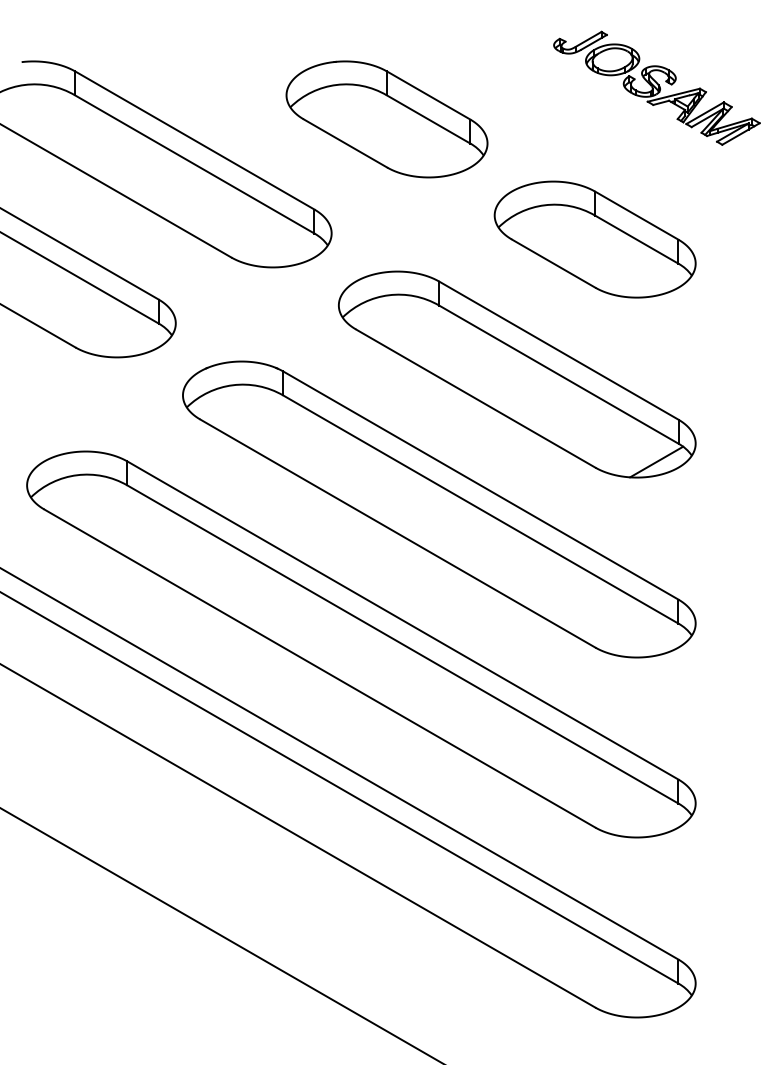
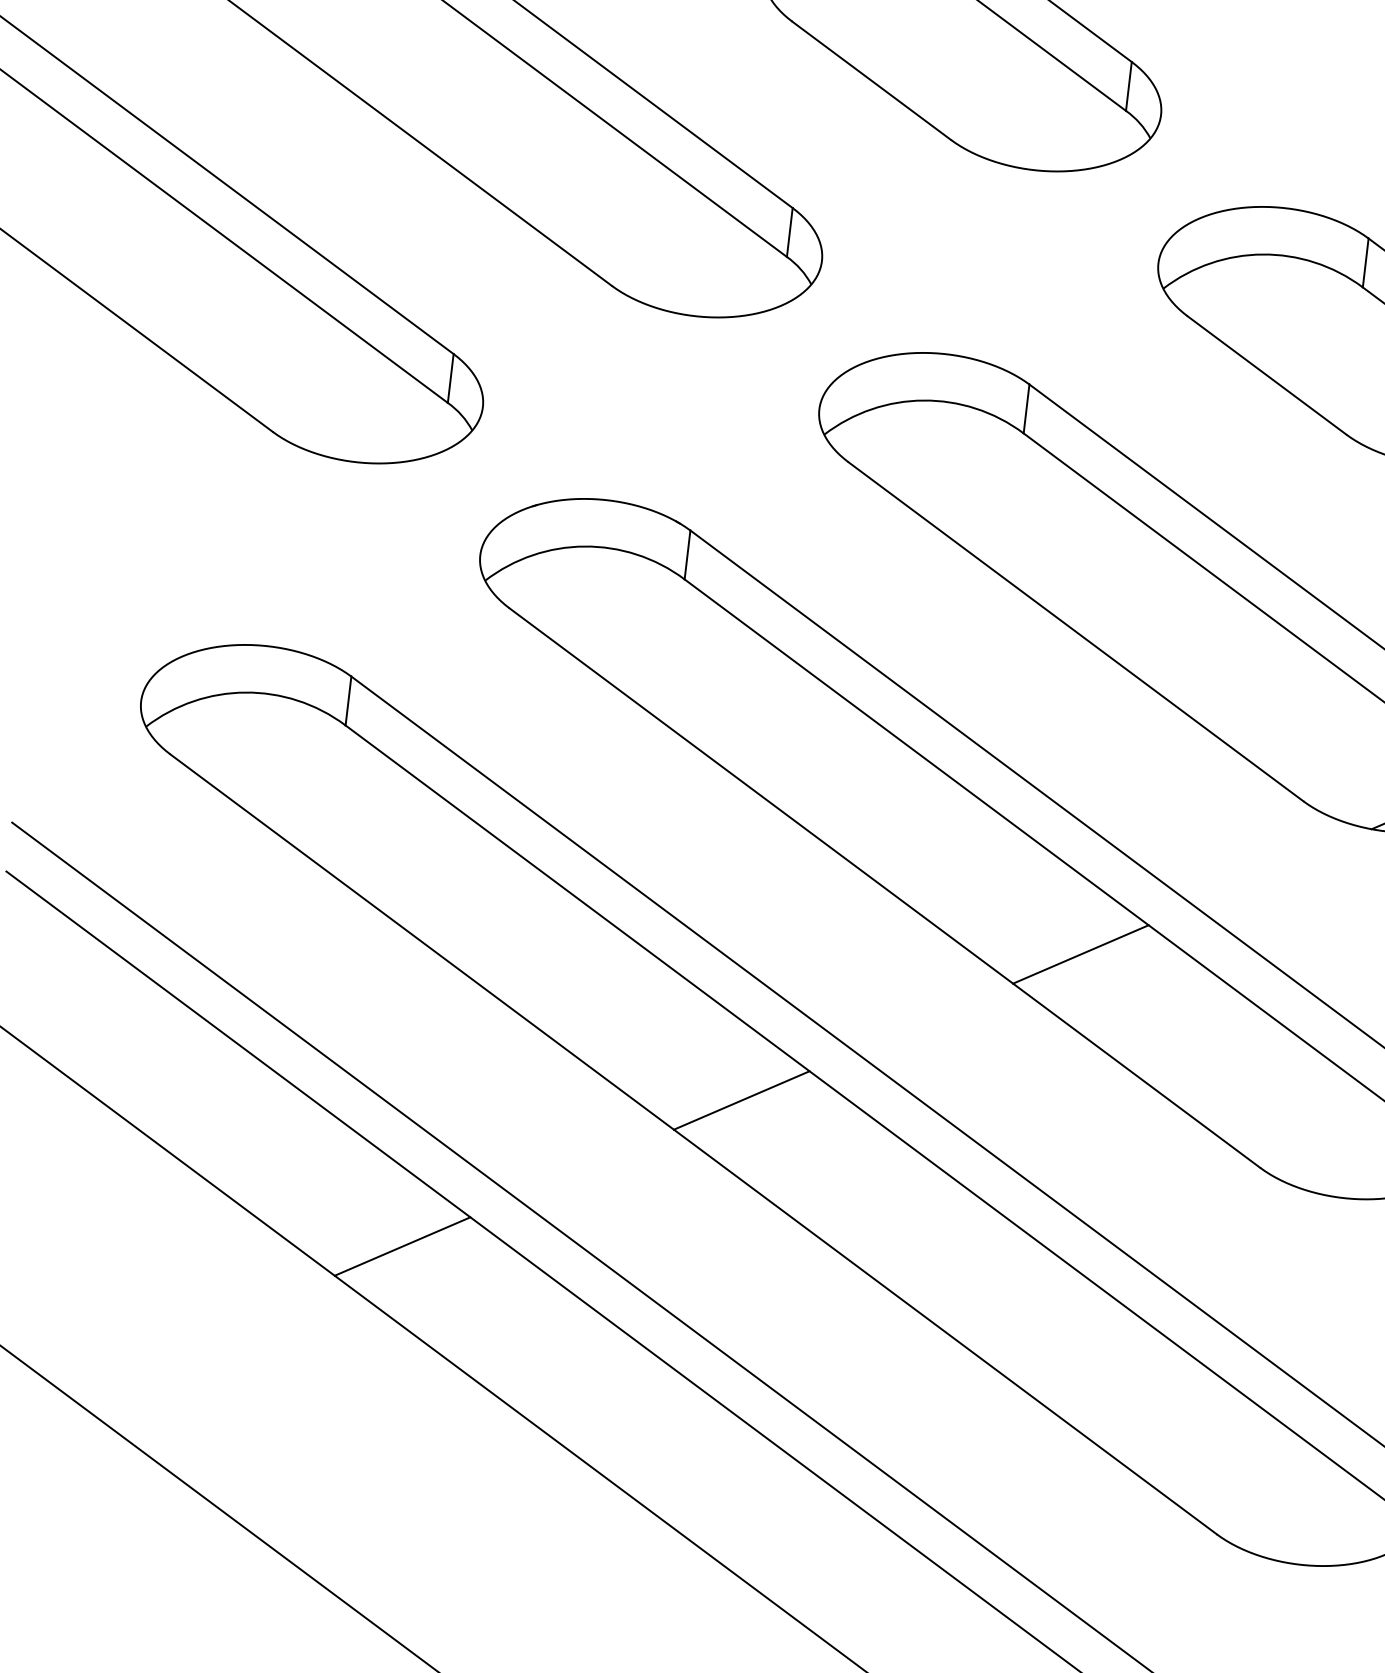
line: (496, 554) -> (1080, 954), added
line: (340, 644) -> (741, 1100), added
line: (184, 734) -> (402, 1246), added

